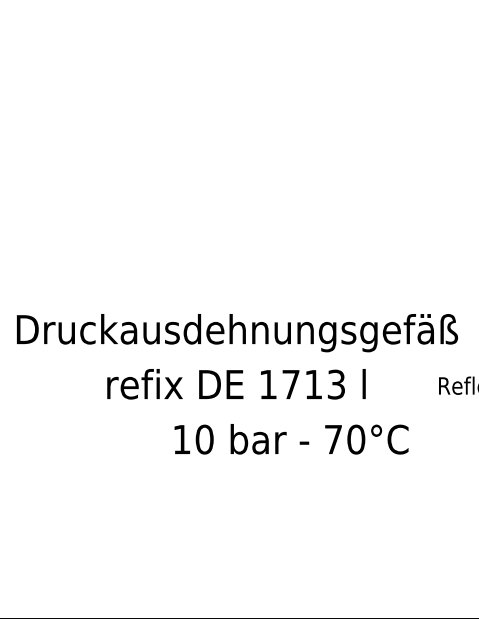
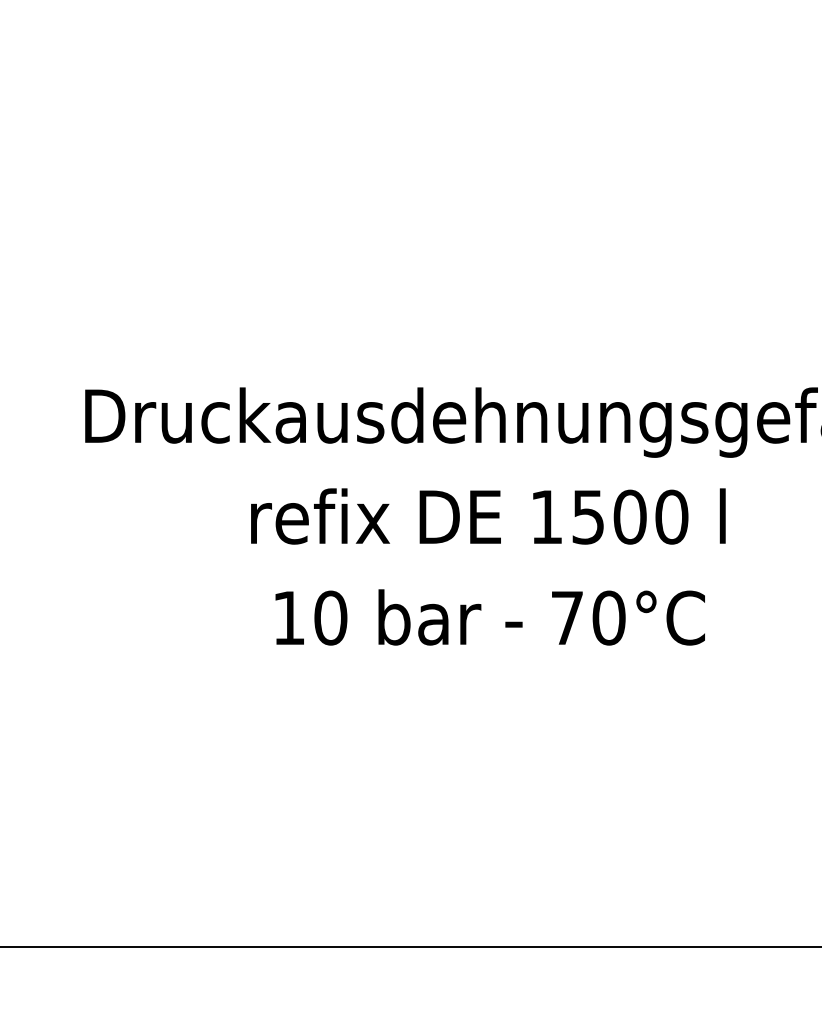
text: (313, 384) -> (629, 516), 1713 -> 1500
text: (291, 439) -> (490, 617), moved

